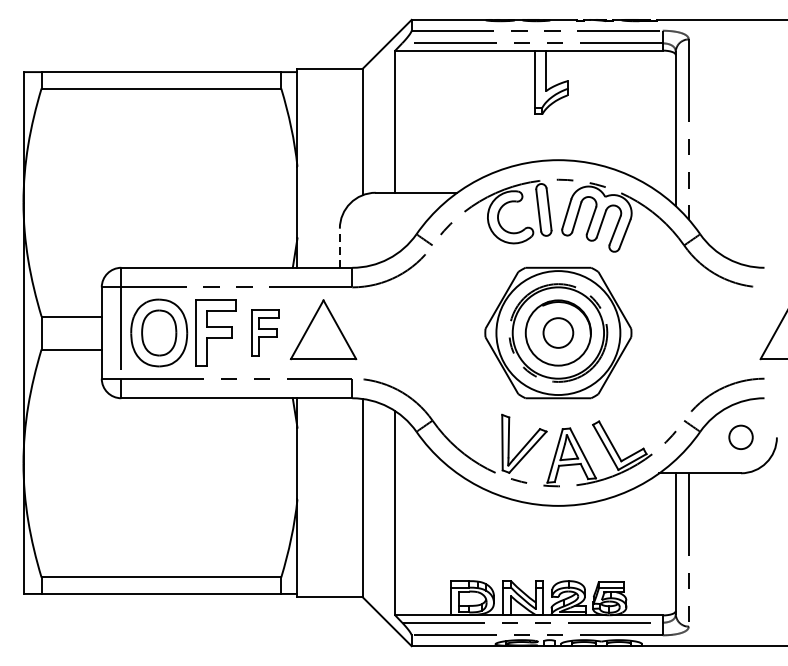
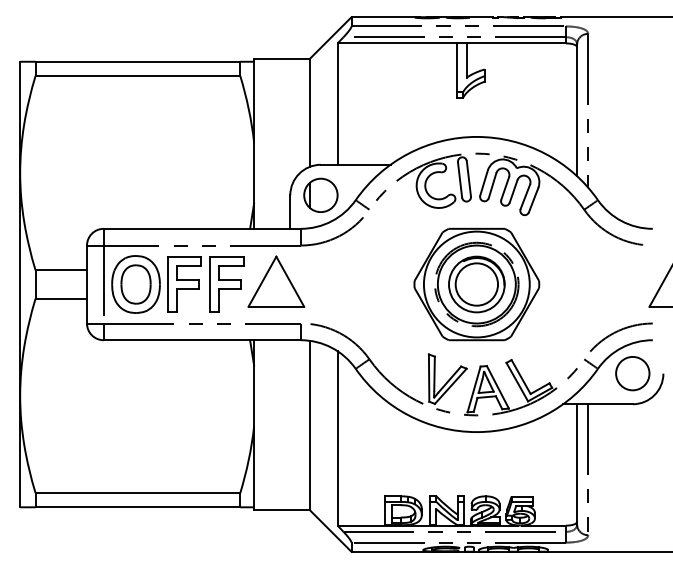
part: (375, 227) -> (320, 194), added
line: (340, 248) -> (290, 212), dashed -> solid
part: (265, 333) -> (226, 284), size x1.43
circle: (557, 333) -> (476, 284), size x1.67
circle: (740, 437) -> (632, 373), size x1.67

